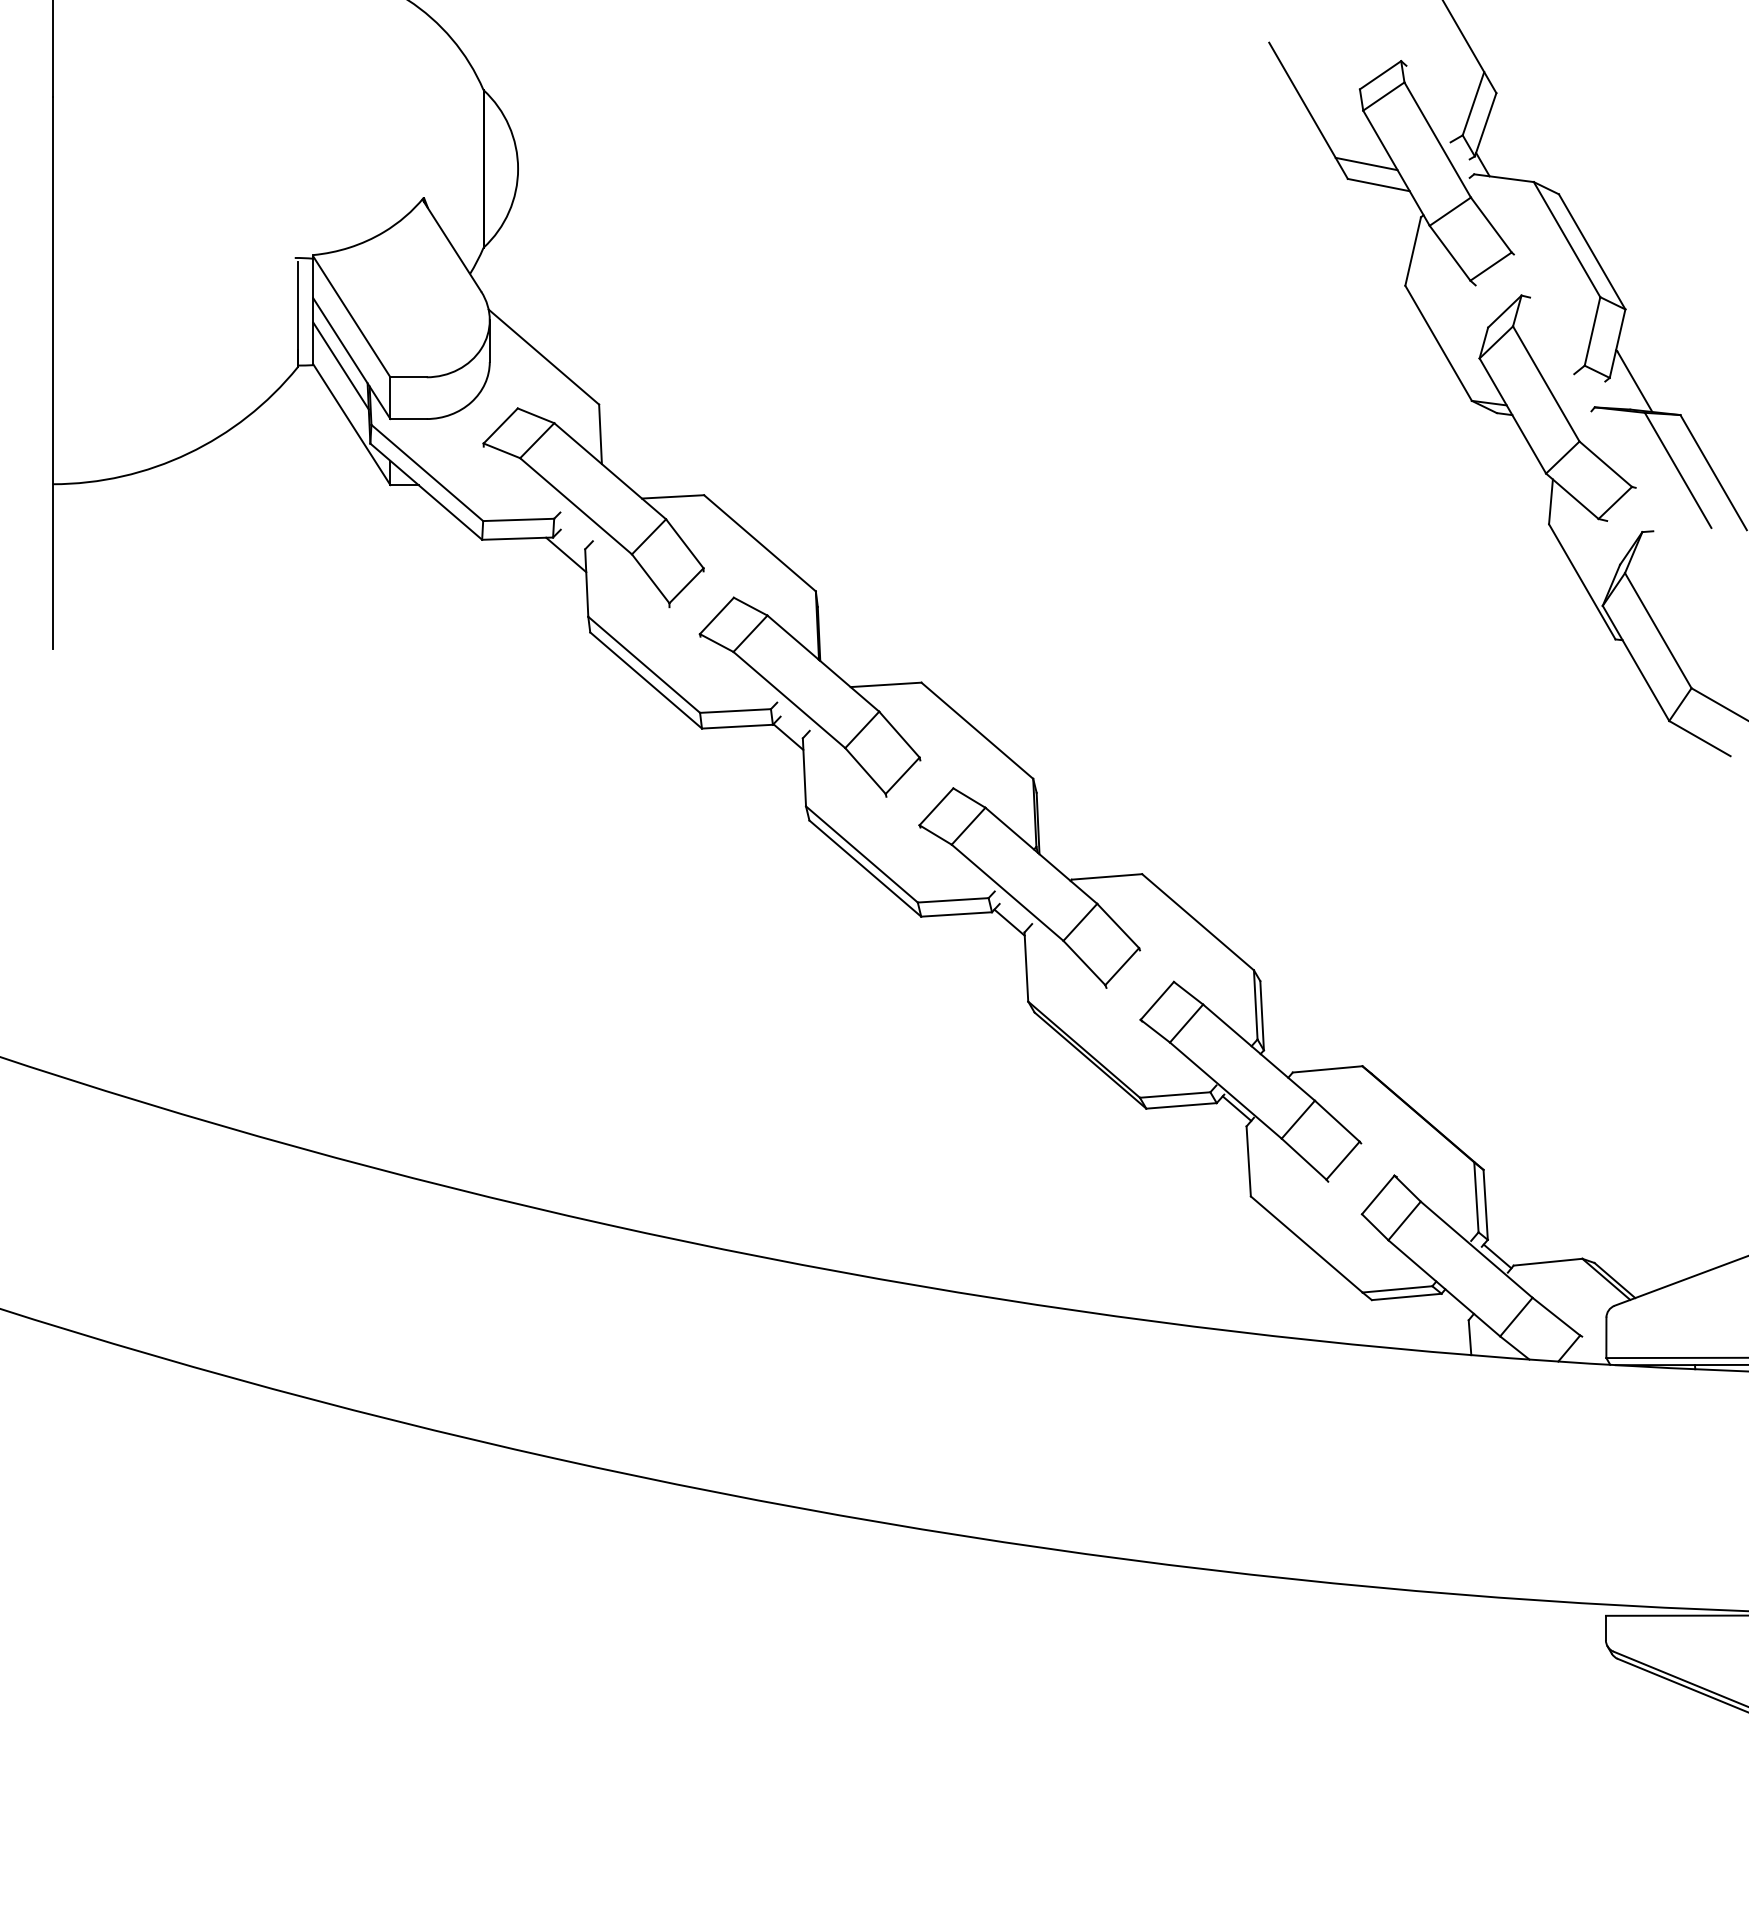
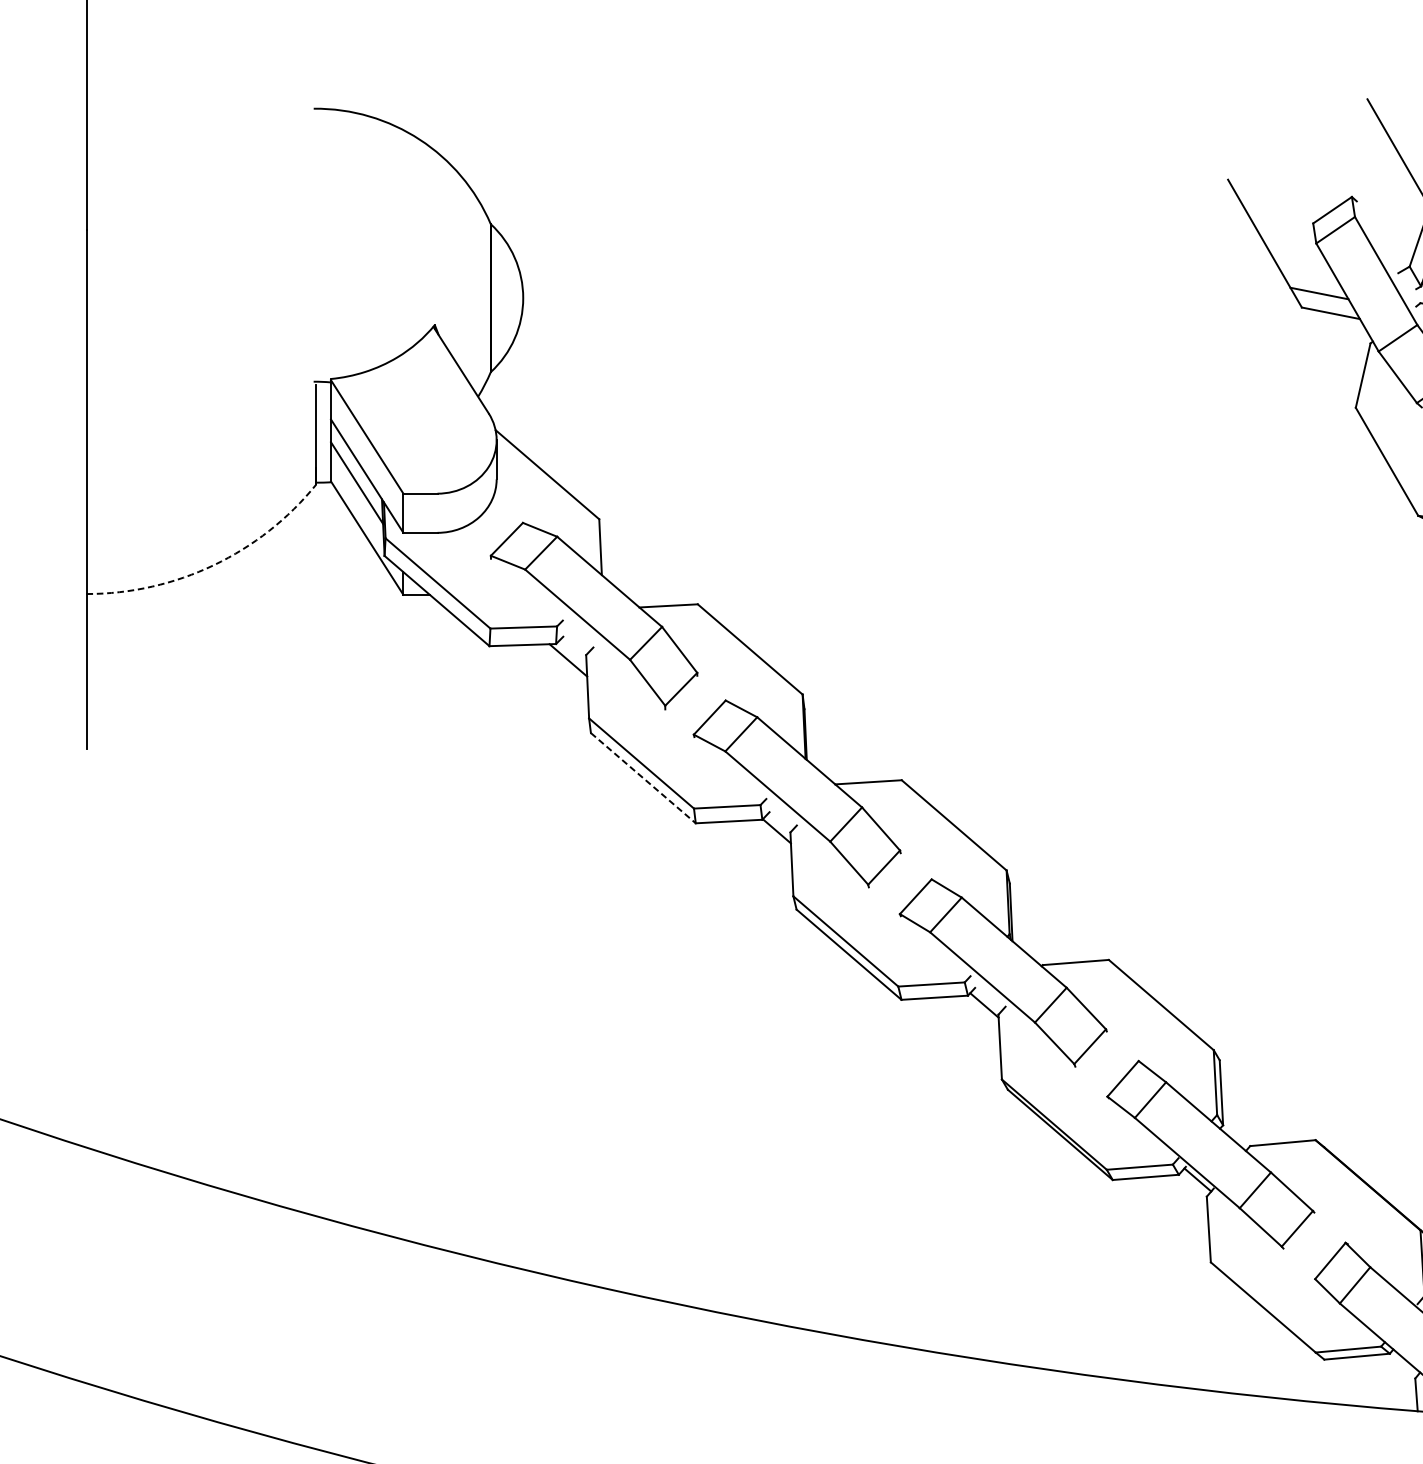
arc: (188, 453) -> (213, 565), solid -> dashed
line: (646, 680) -> (643, 778), solid -> dashed

